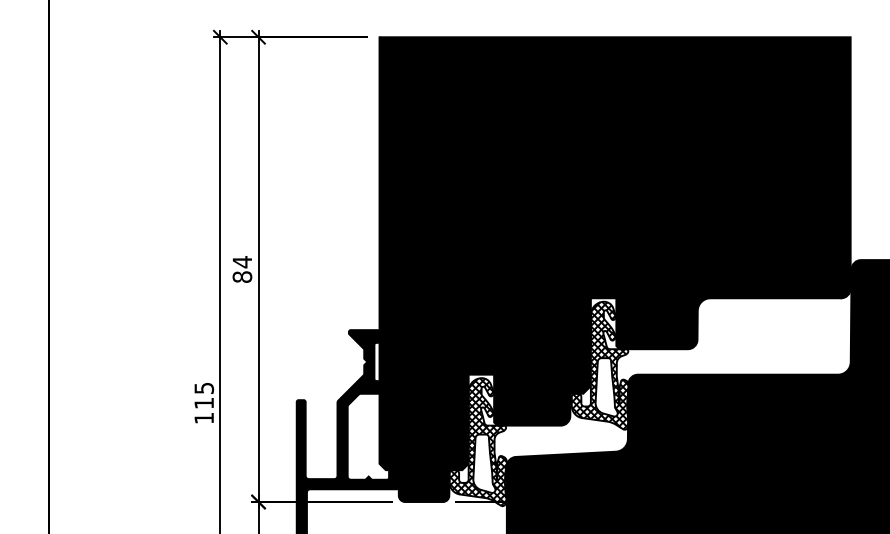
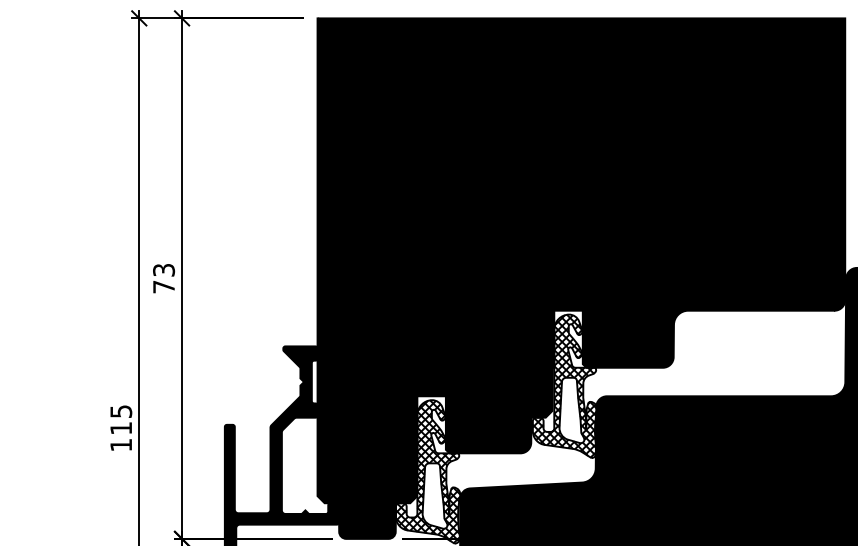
text: (242, 269) -> (164, 278), 84 -> 73

